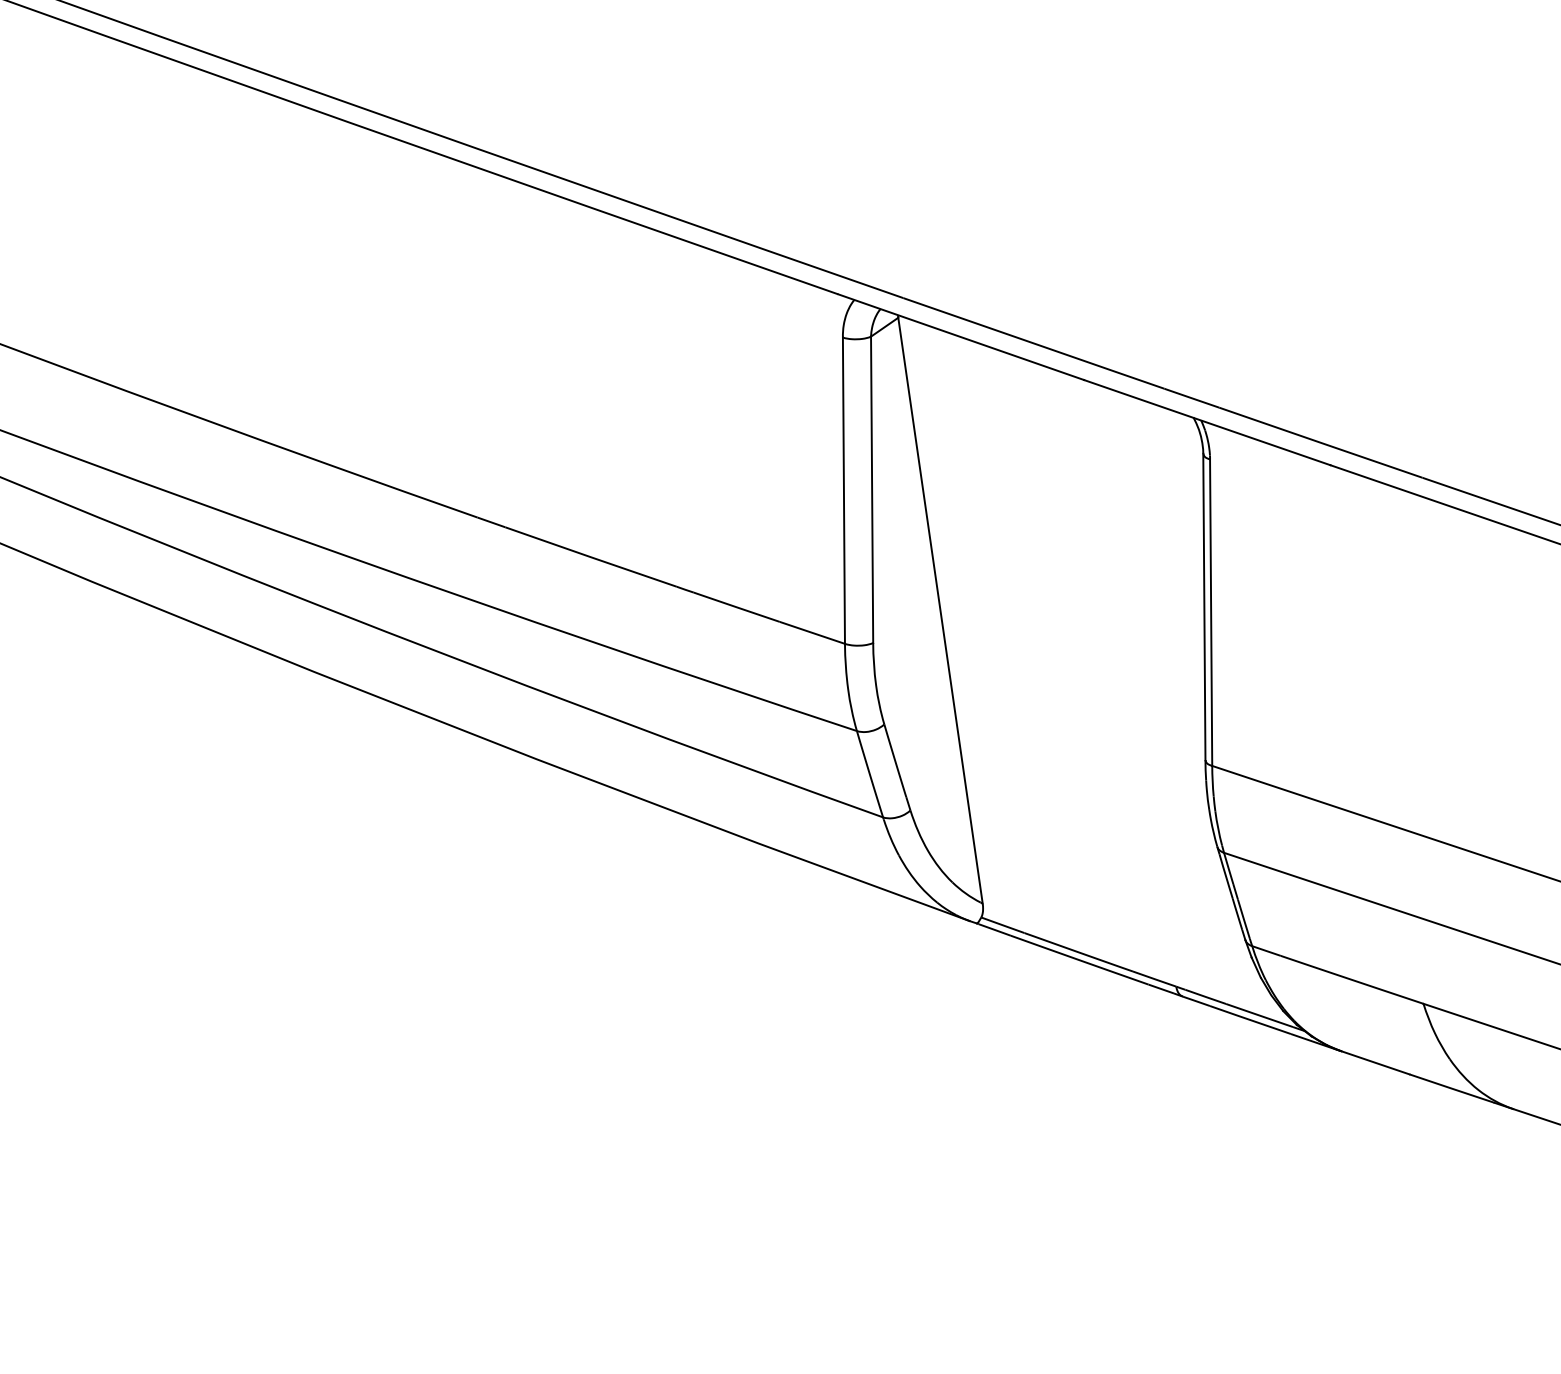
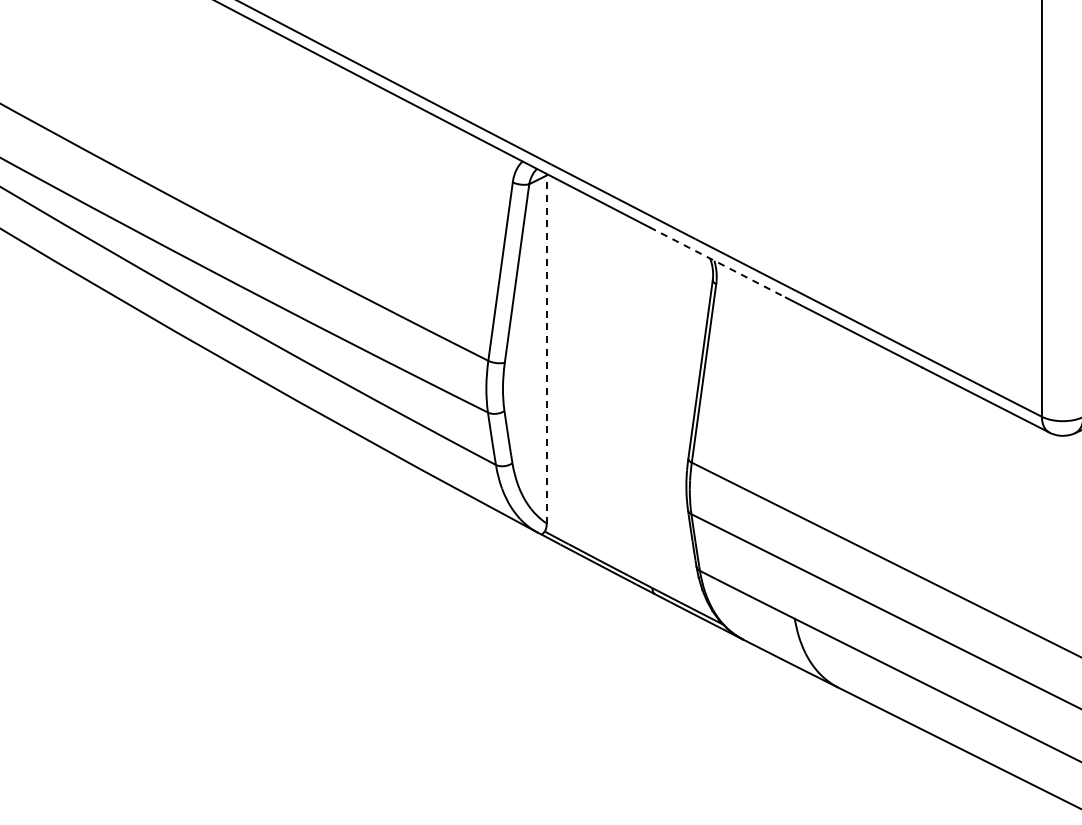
line: (1206, 422) -> (717, 262), solid -> dashed
line: (940, 610) -> (546, 349), solid -> dashed

